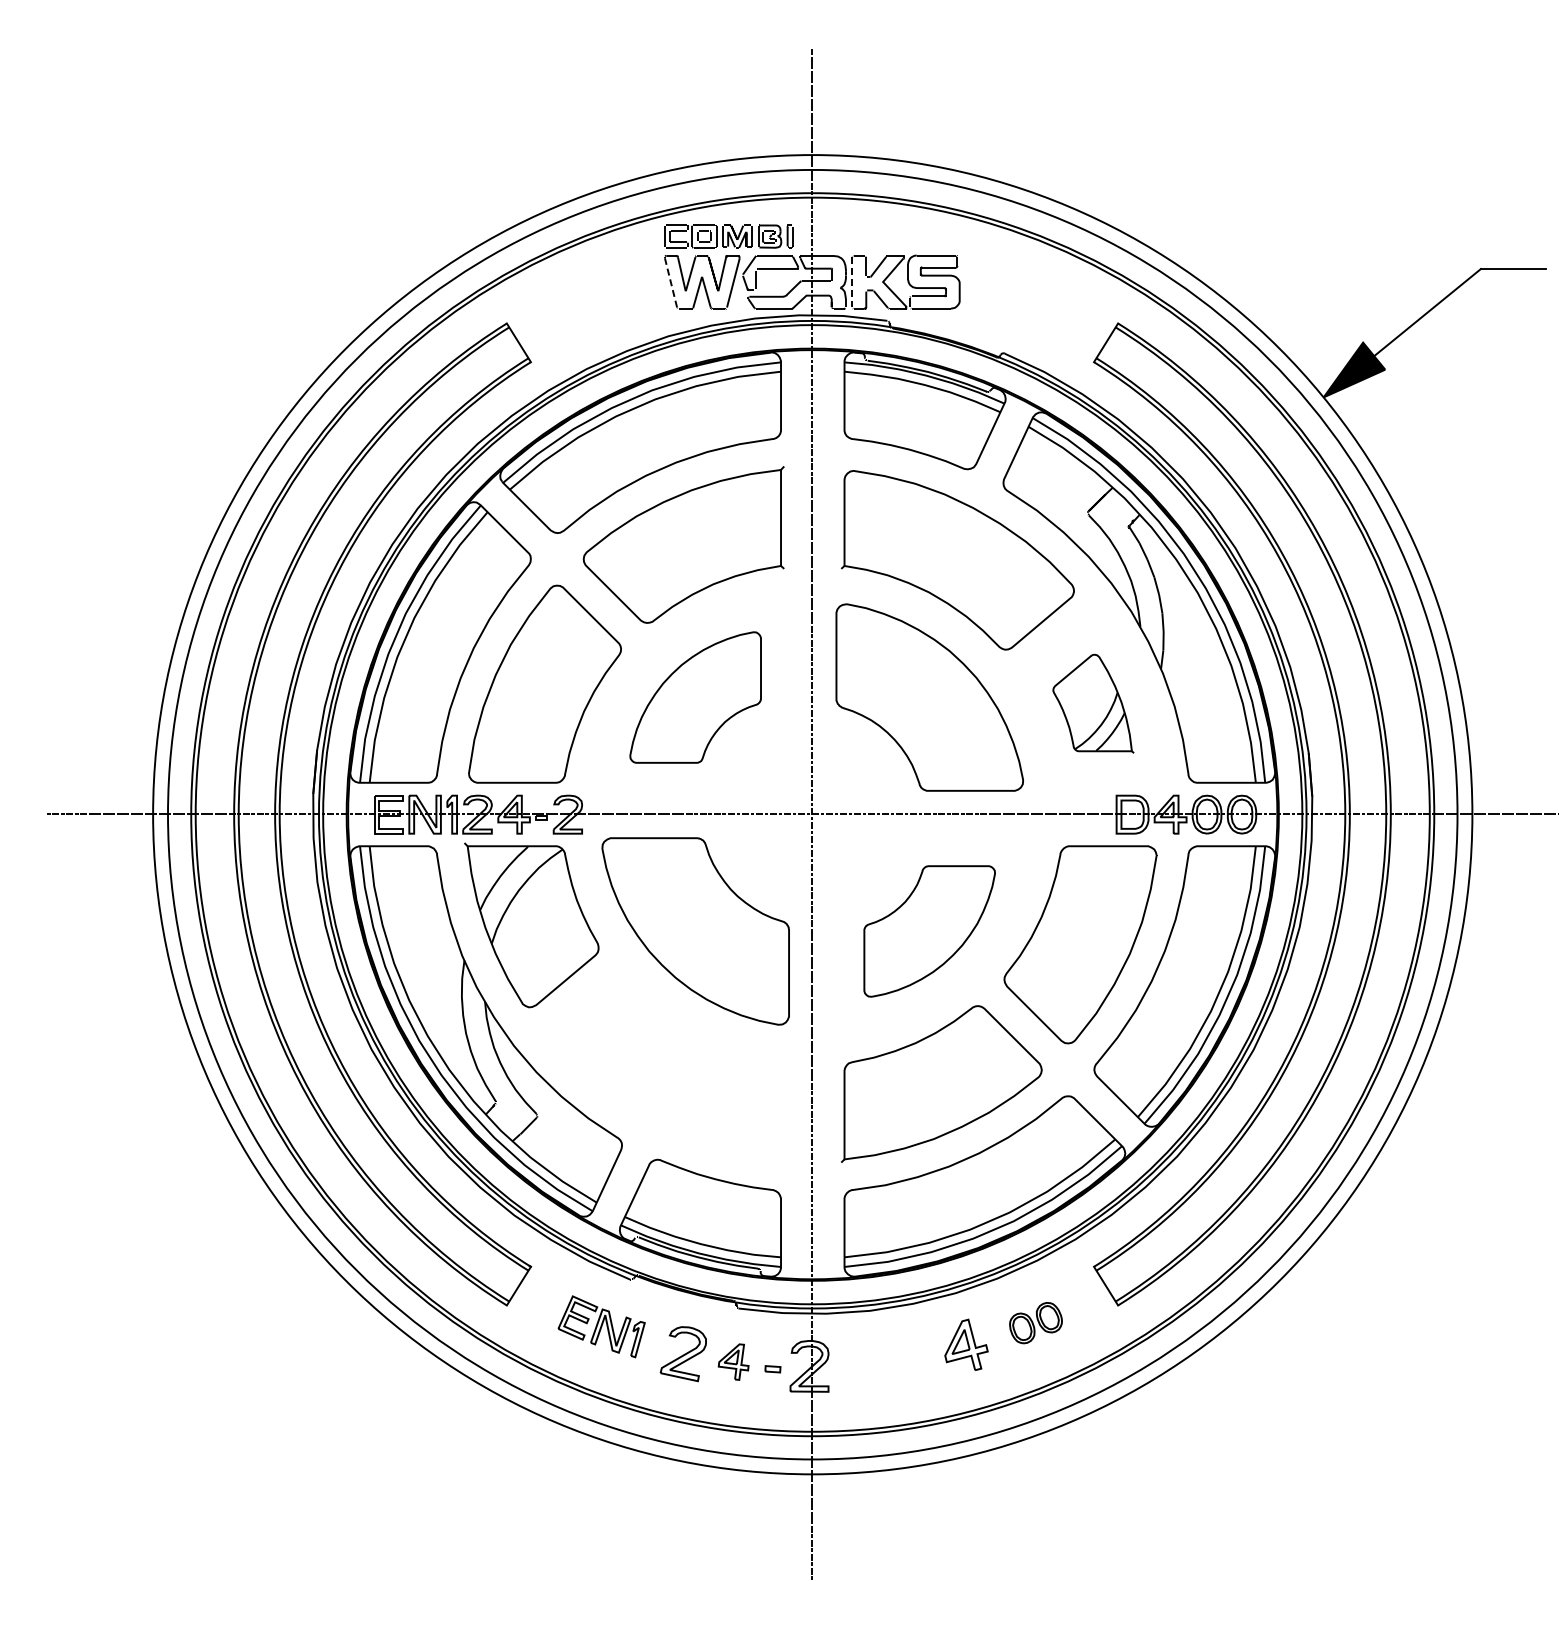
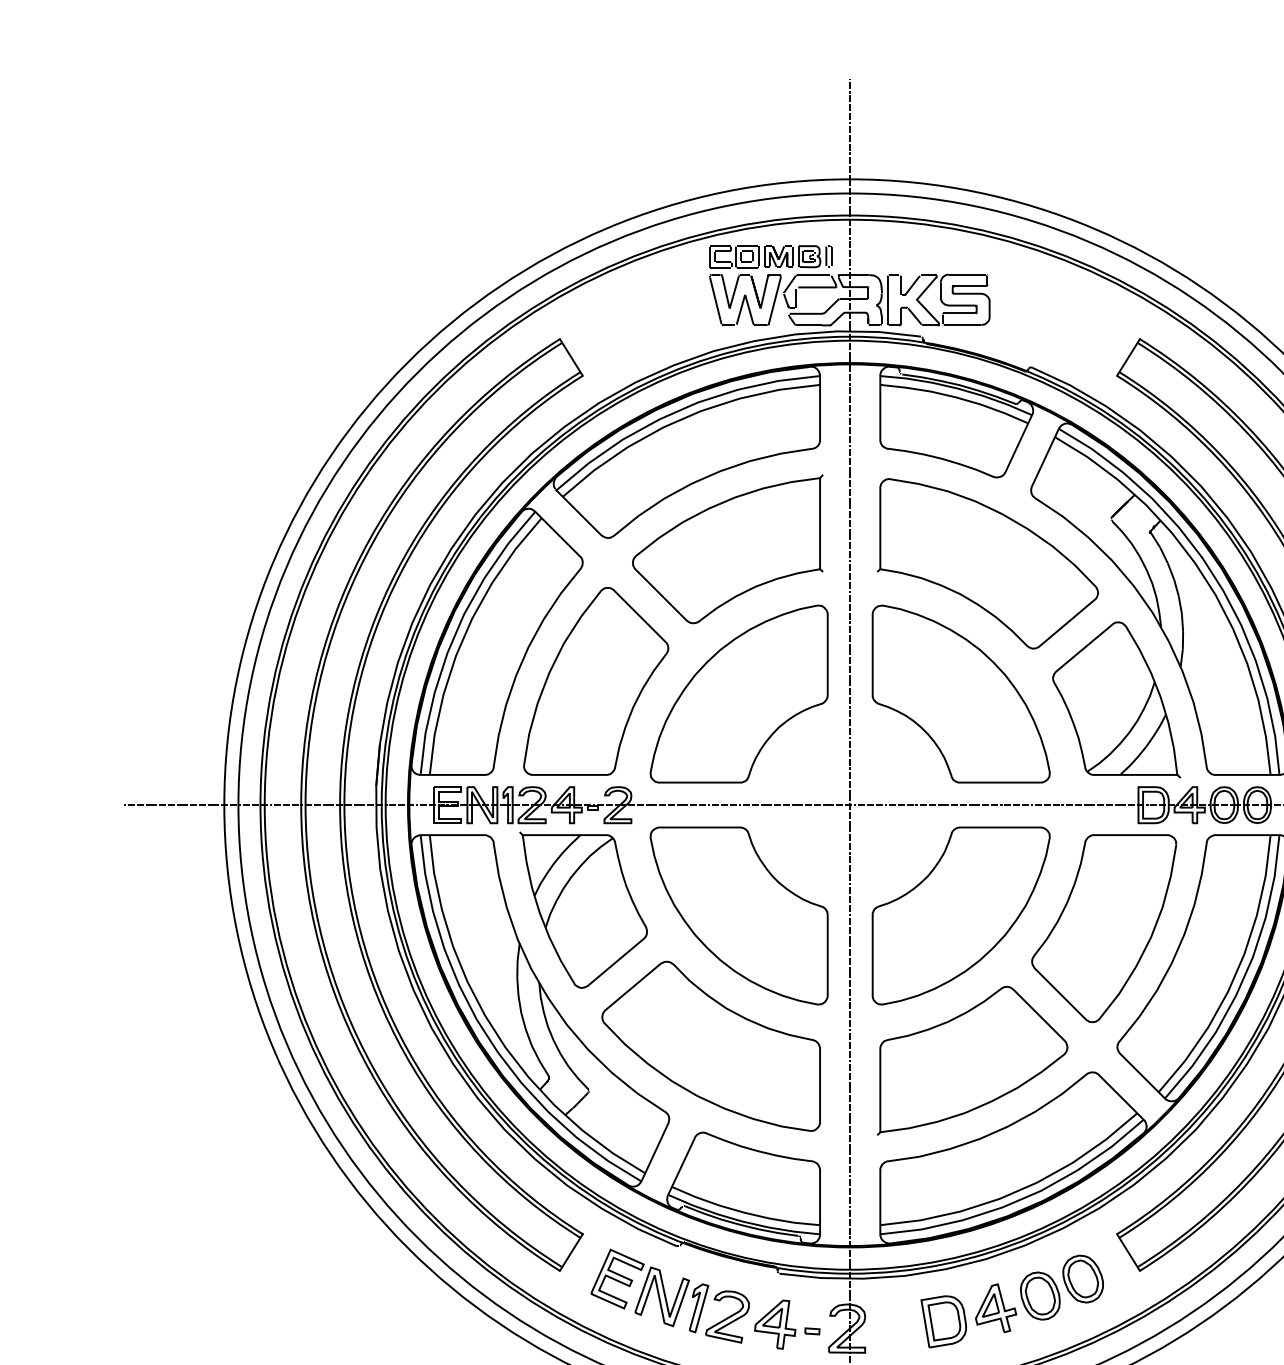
line: (670, 282) -> (715, 300), dashed -> solid
line: (852, 283) -> (887, 301), dashed -> solid
part: (695, 697) -> (738, 694), size x1.43
part: (1093, 703) -> (1116, 699), size x1.67
part: (929, 931) -> (960, 916), size x1.43
part: (665, 1068) -> (710, 1046), added
part: (1035, 1322) -> (1061, 1287), size x1.67
part: (601, 1326) -> (649, 1290), size x1.43
part: (911, 1359) -> (943, 1322), added
part: (733, 1361) -> (774, 1324), size x1.43

